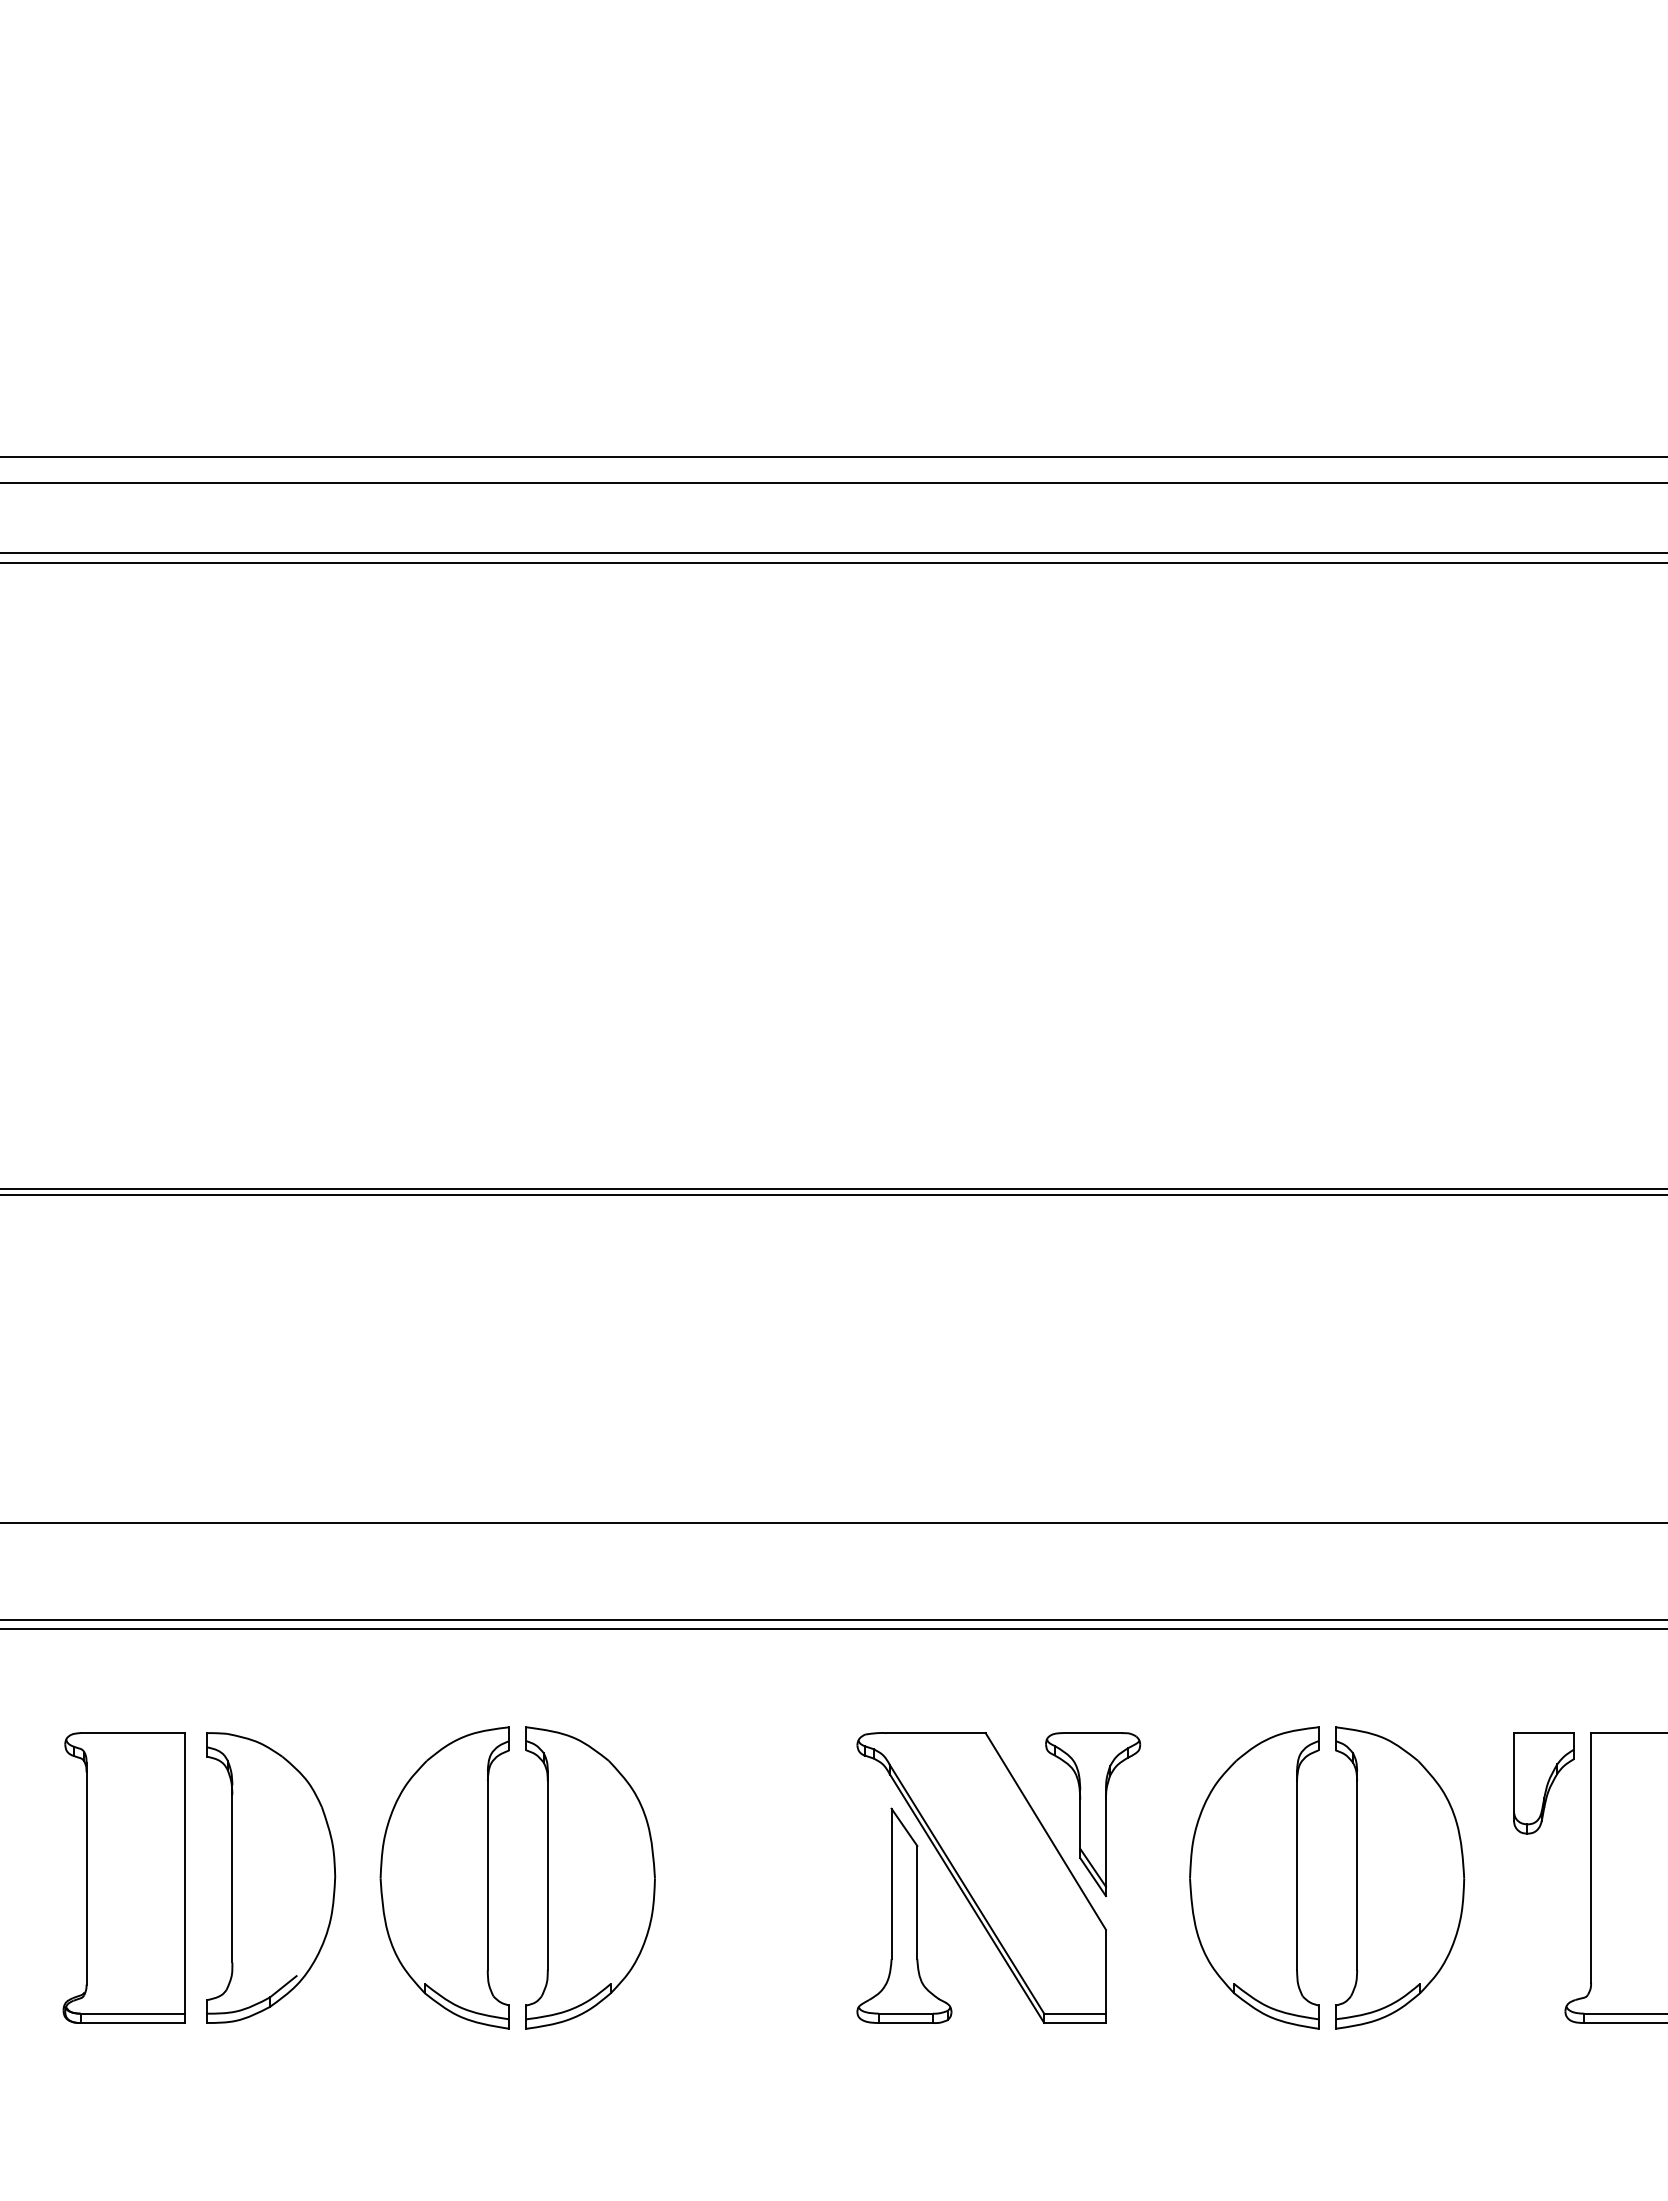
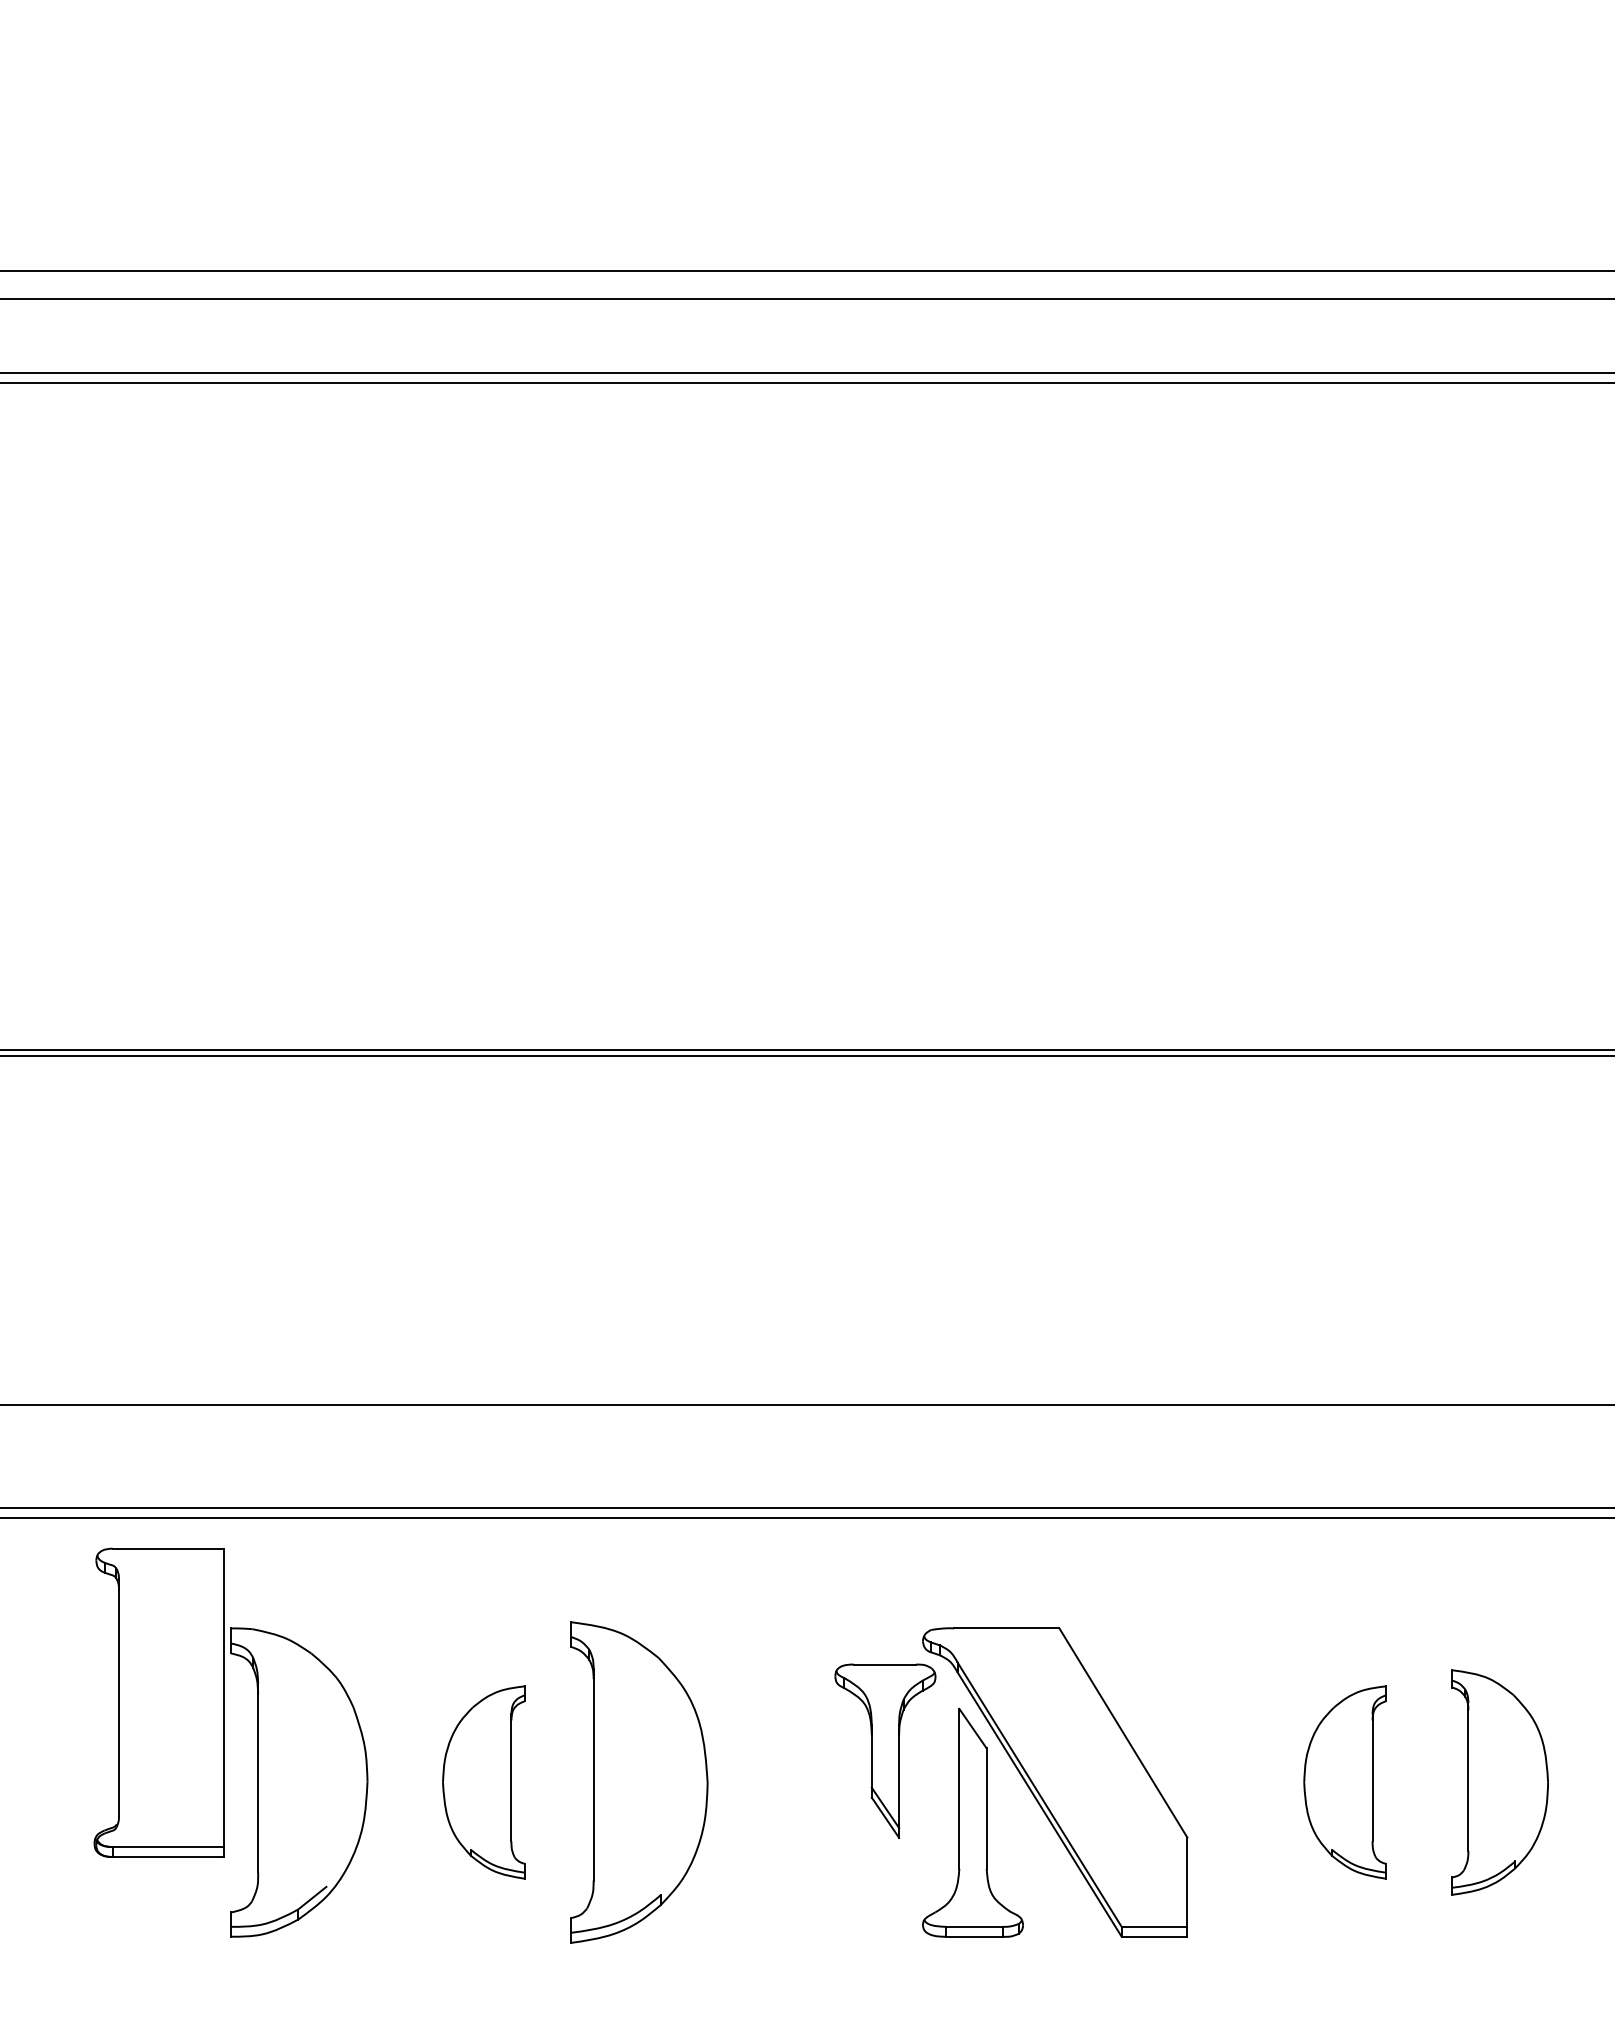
part: (1093, 1814) -> (885, 1751), moved
part: (123, 1877) -> (158, 1702), moved
part: (444, 1877) -> (483, 1781), size x0.6
part: (1254, 1877) -> (1345, 1781), size x0.6
part: (1400, 1877) -> (1500, 1781), size x0.7

